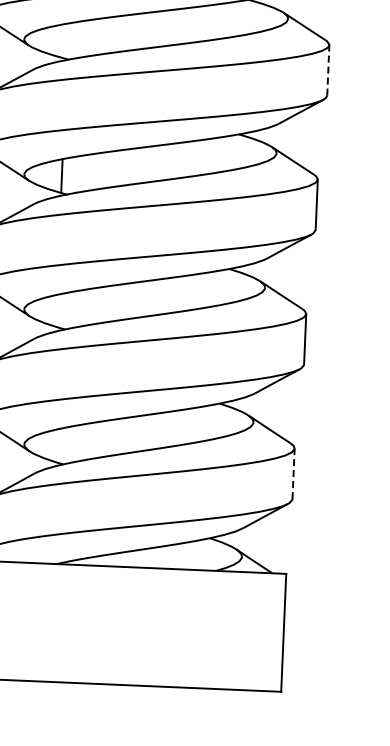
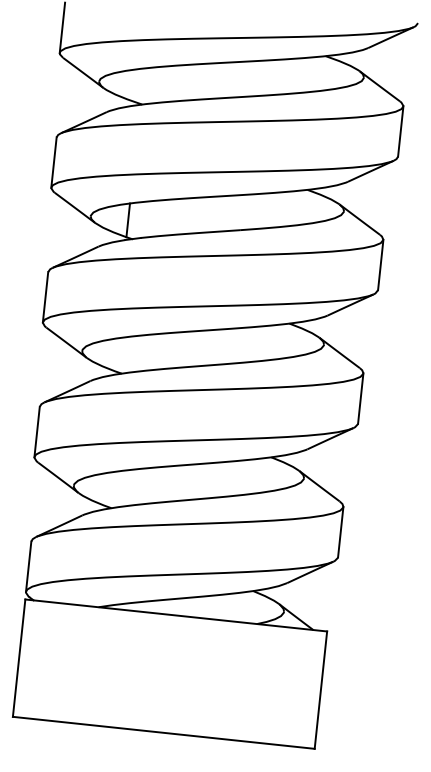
line: (328, 70) -> (400, 131), dashed -> solid
line: (293, 473) -> (340, 531), dashed -> solid

